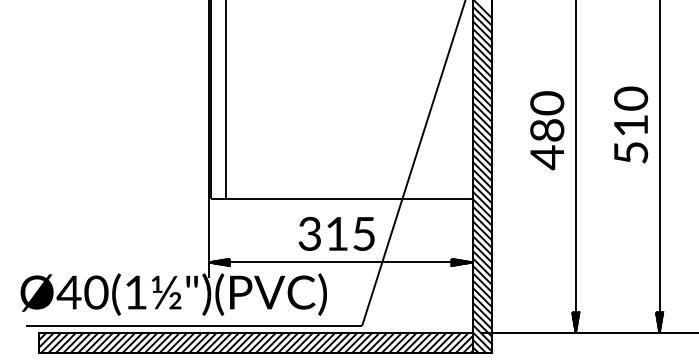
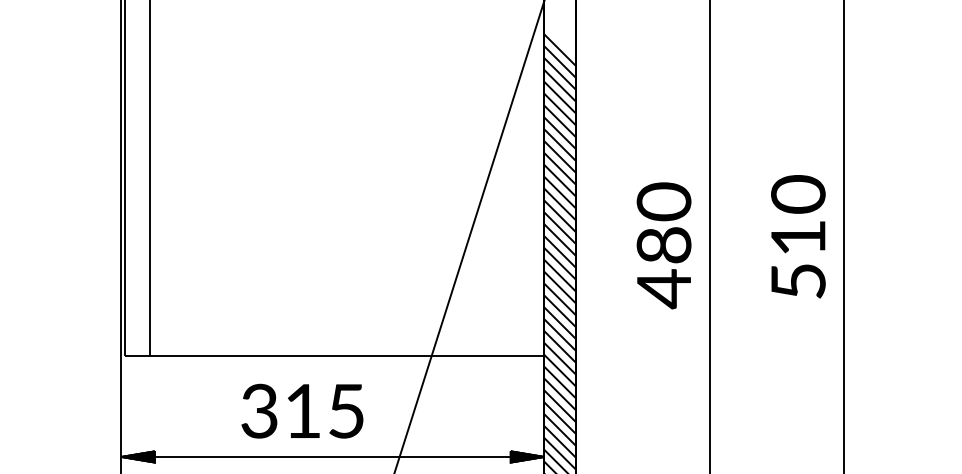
text: (336, 233) -> (302, 410), moved

